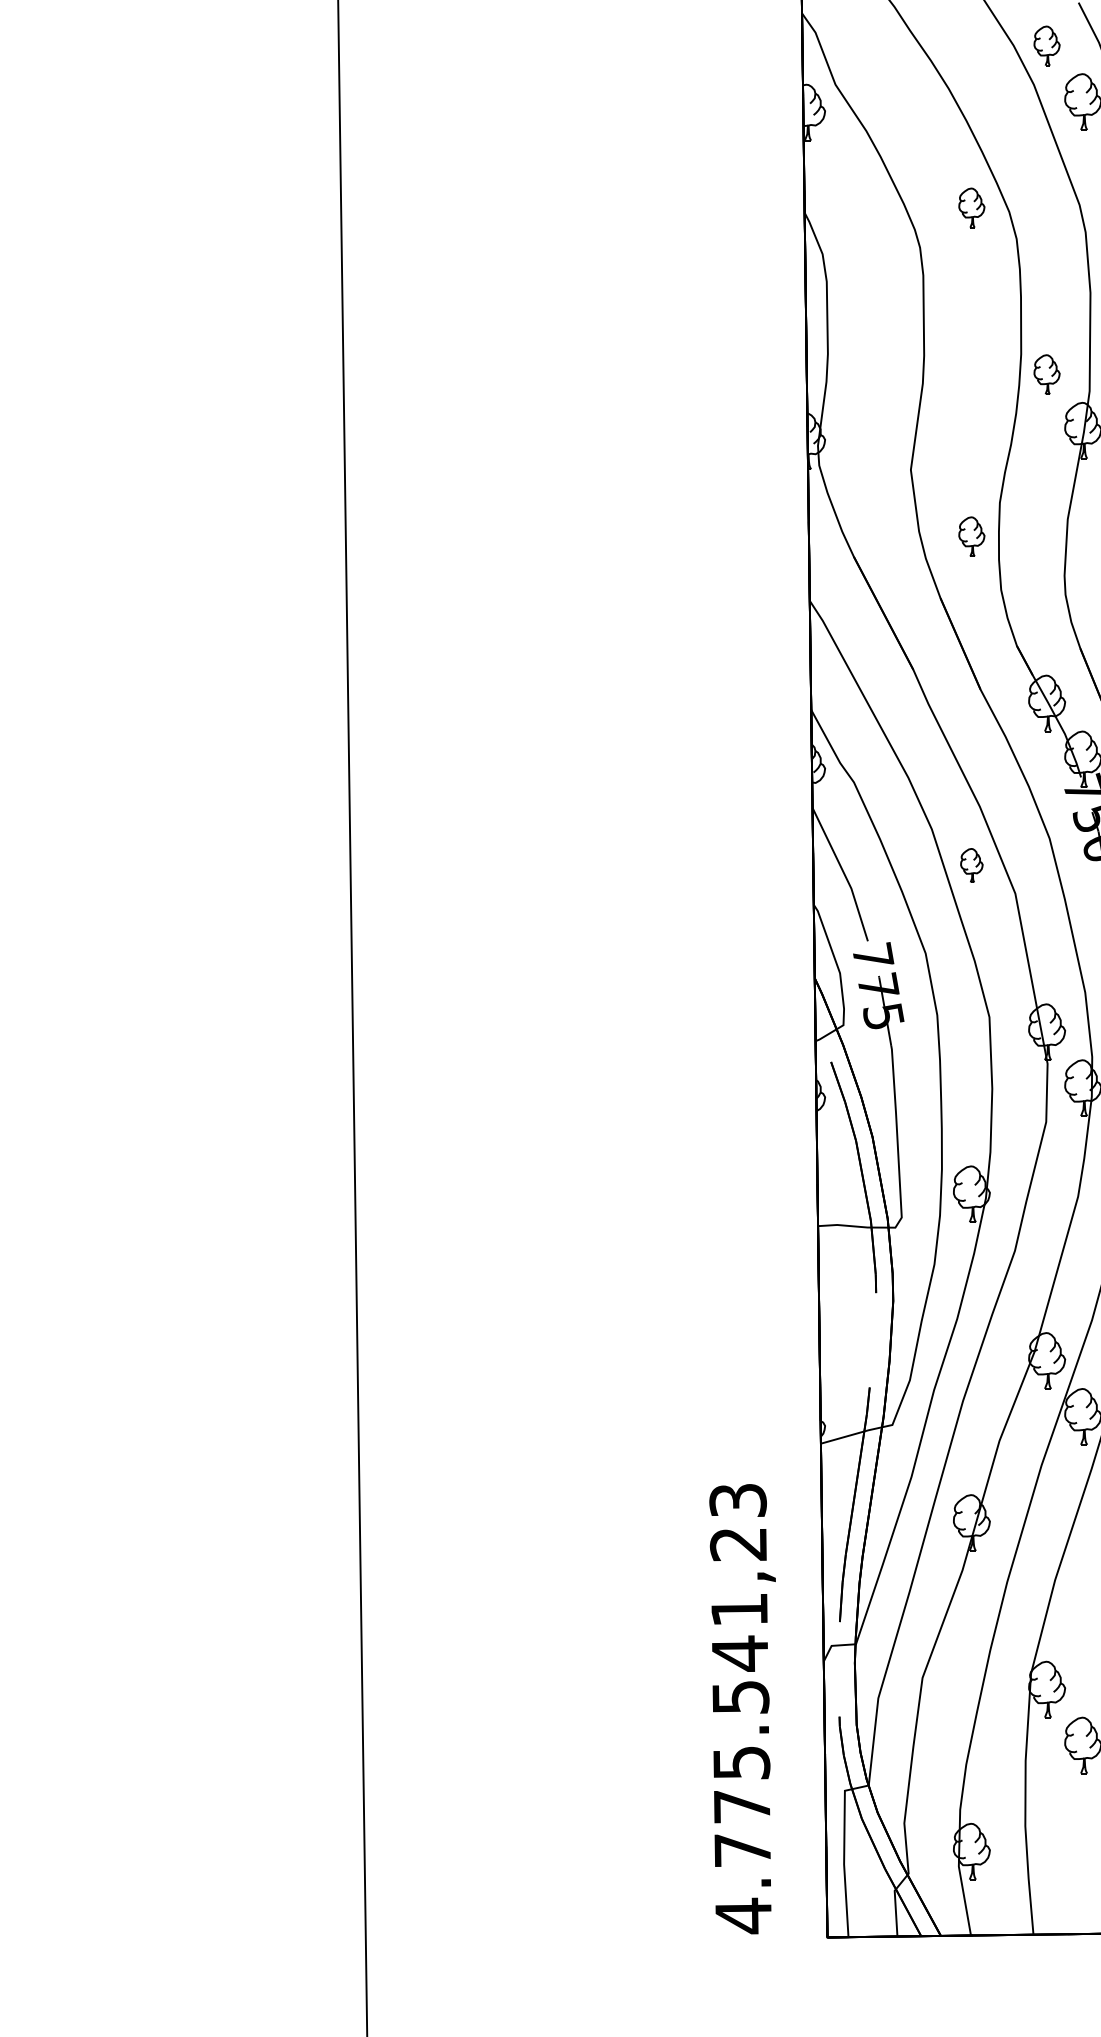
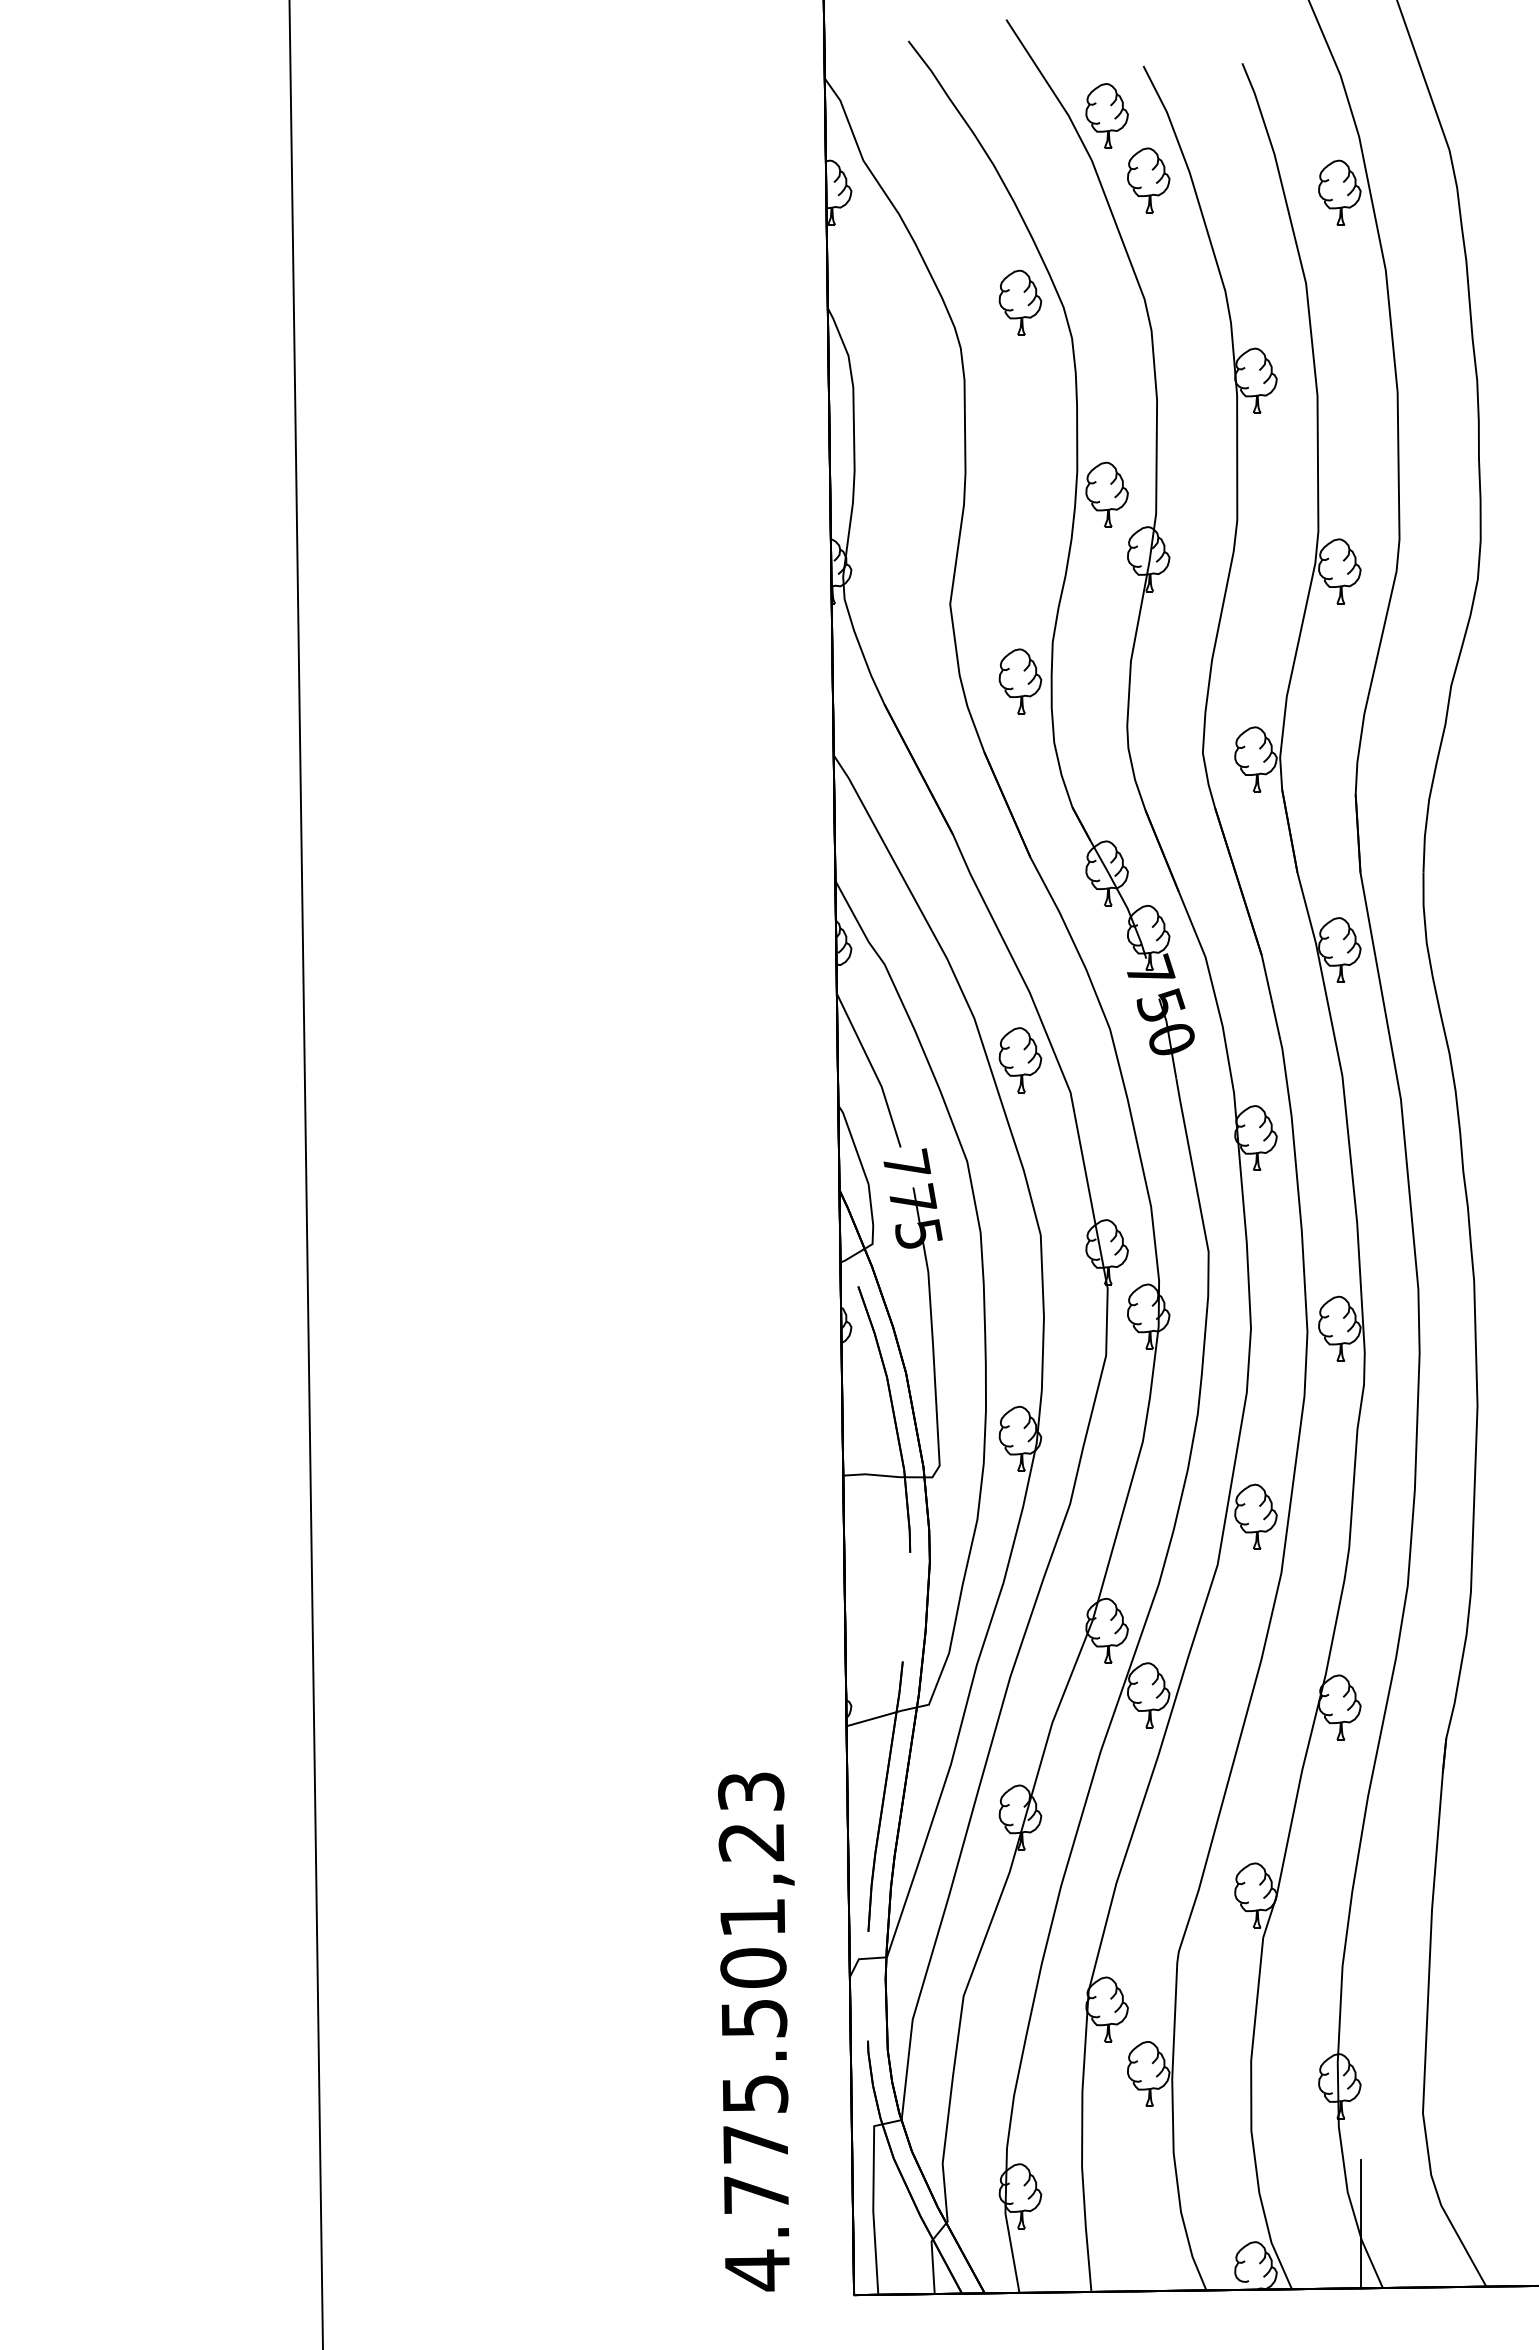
part: (1046, 45) -> (1106, 115), size x1.43
part: (971, 207) -> (1020, 302), size x1.43
part: (1046, 374) -> (1106, 494), size x1.43
part: (971, 536) -> (1020, 681), size x1.43
part: (971, 865) -> (1020, 1060), size x1.67
text: (740, 1653) -> (753, 1968), 4.775.541,23 -> 4.775.501,23

